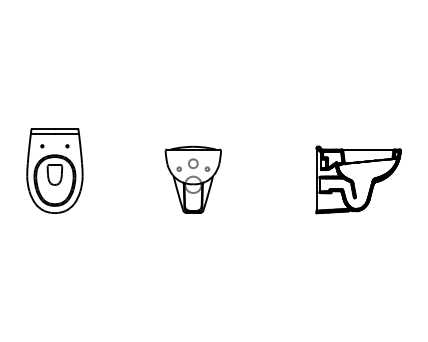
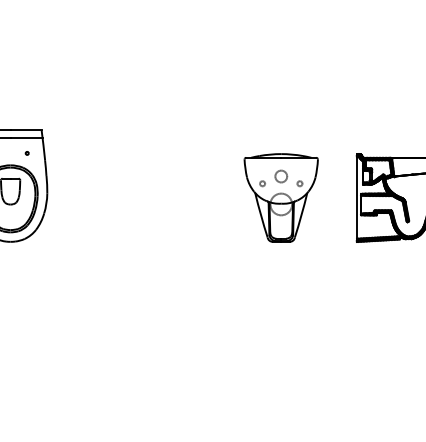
part: (192, 179) -> (280, 197), moved

